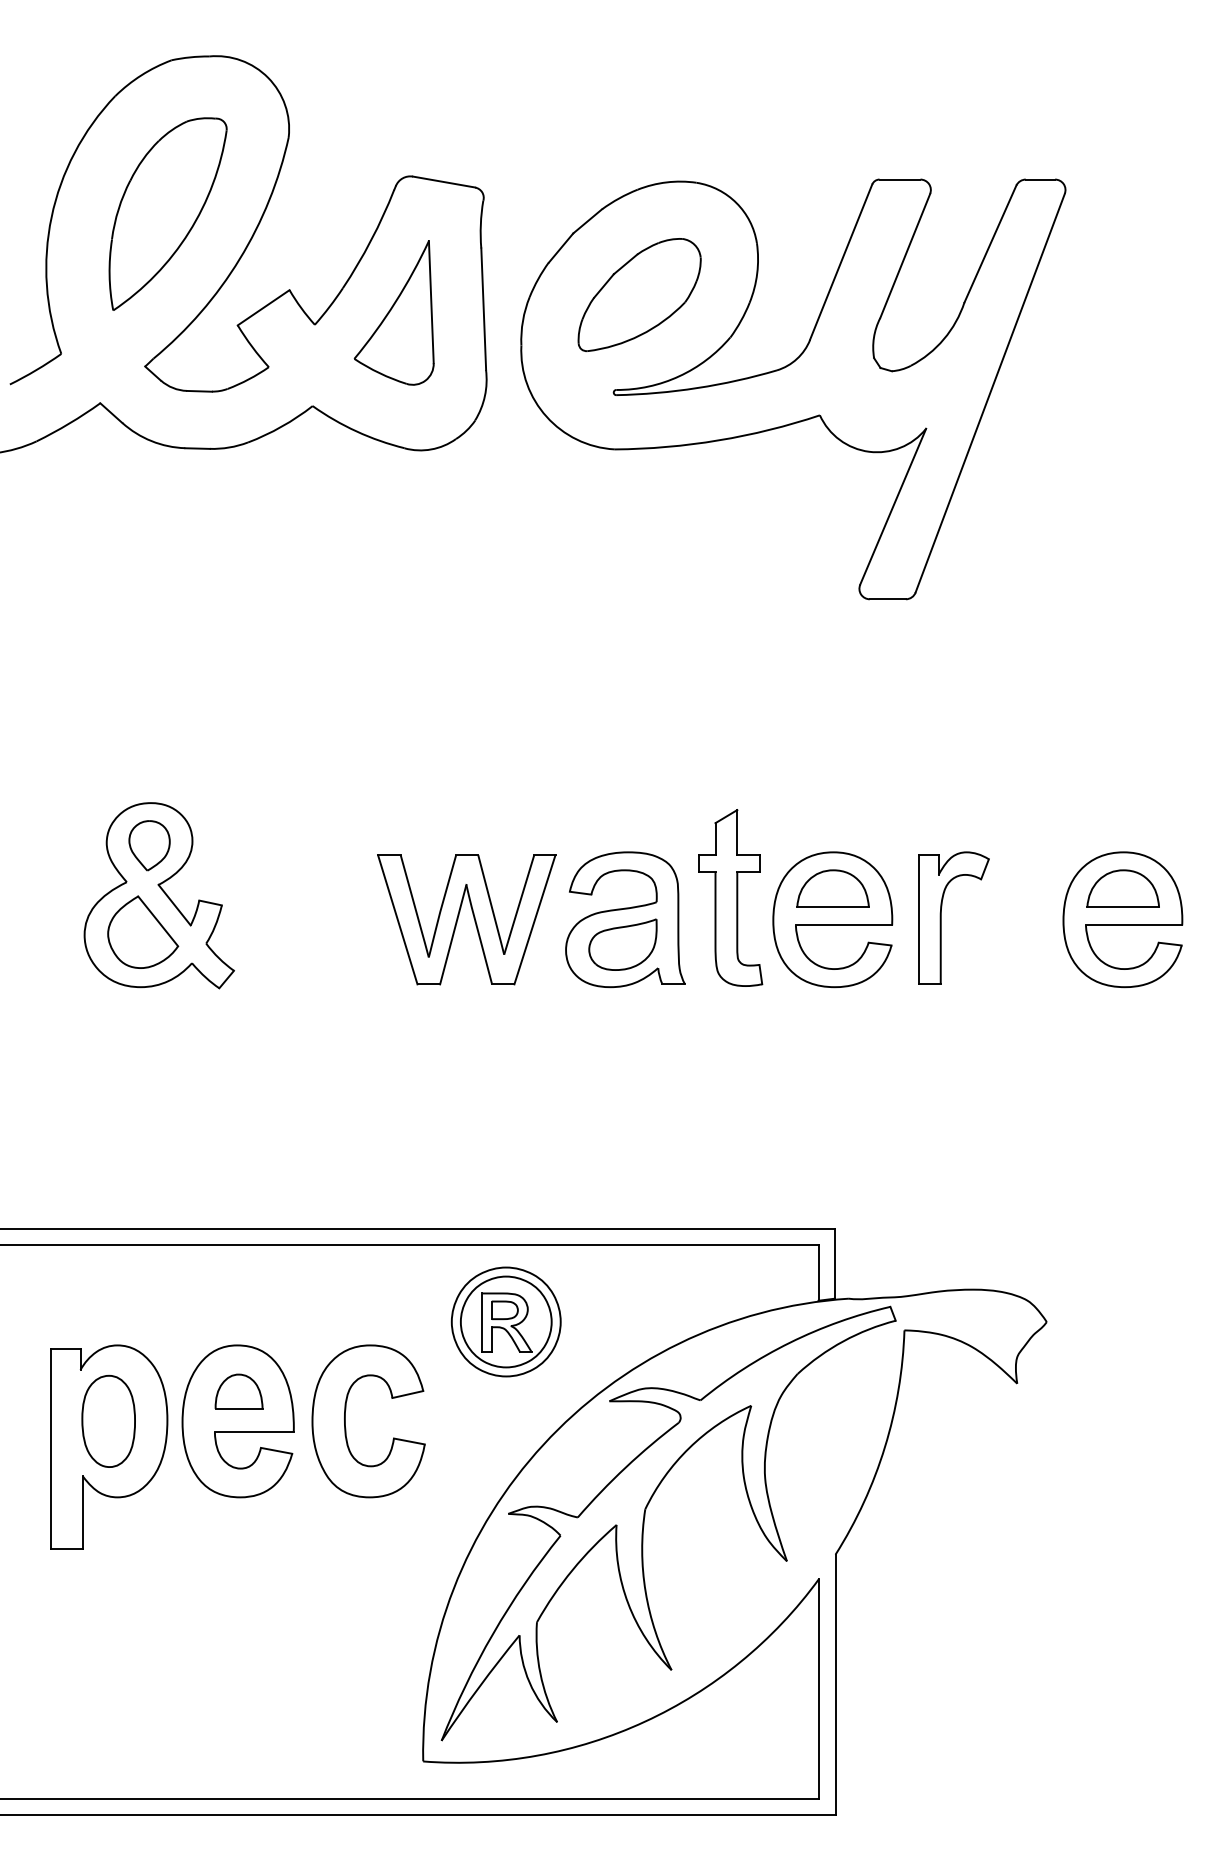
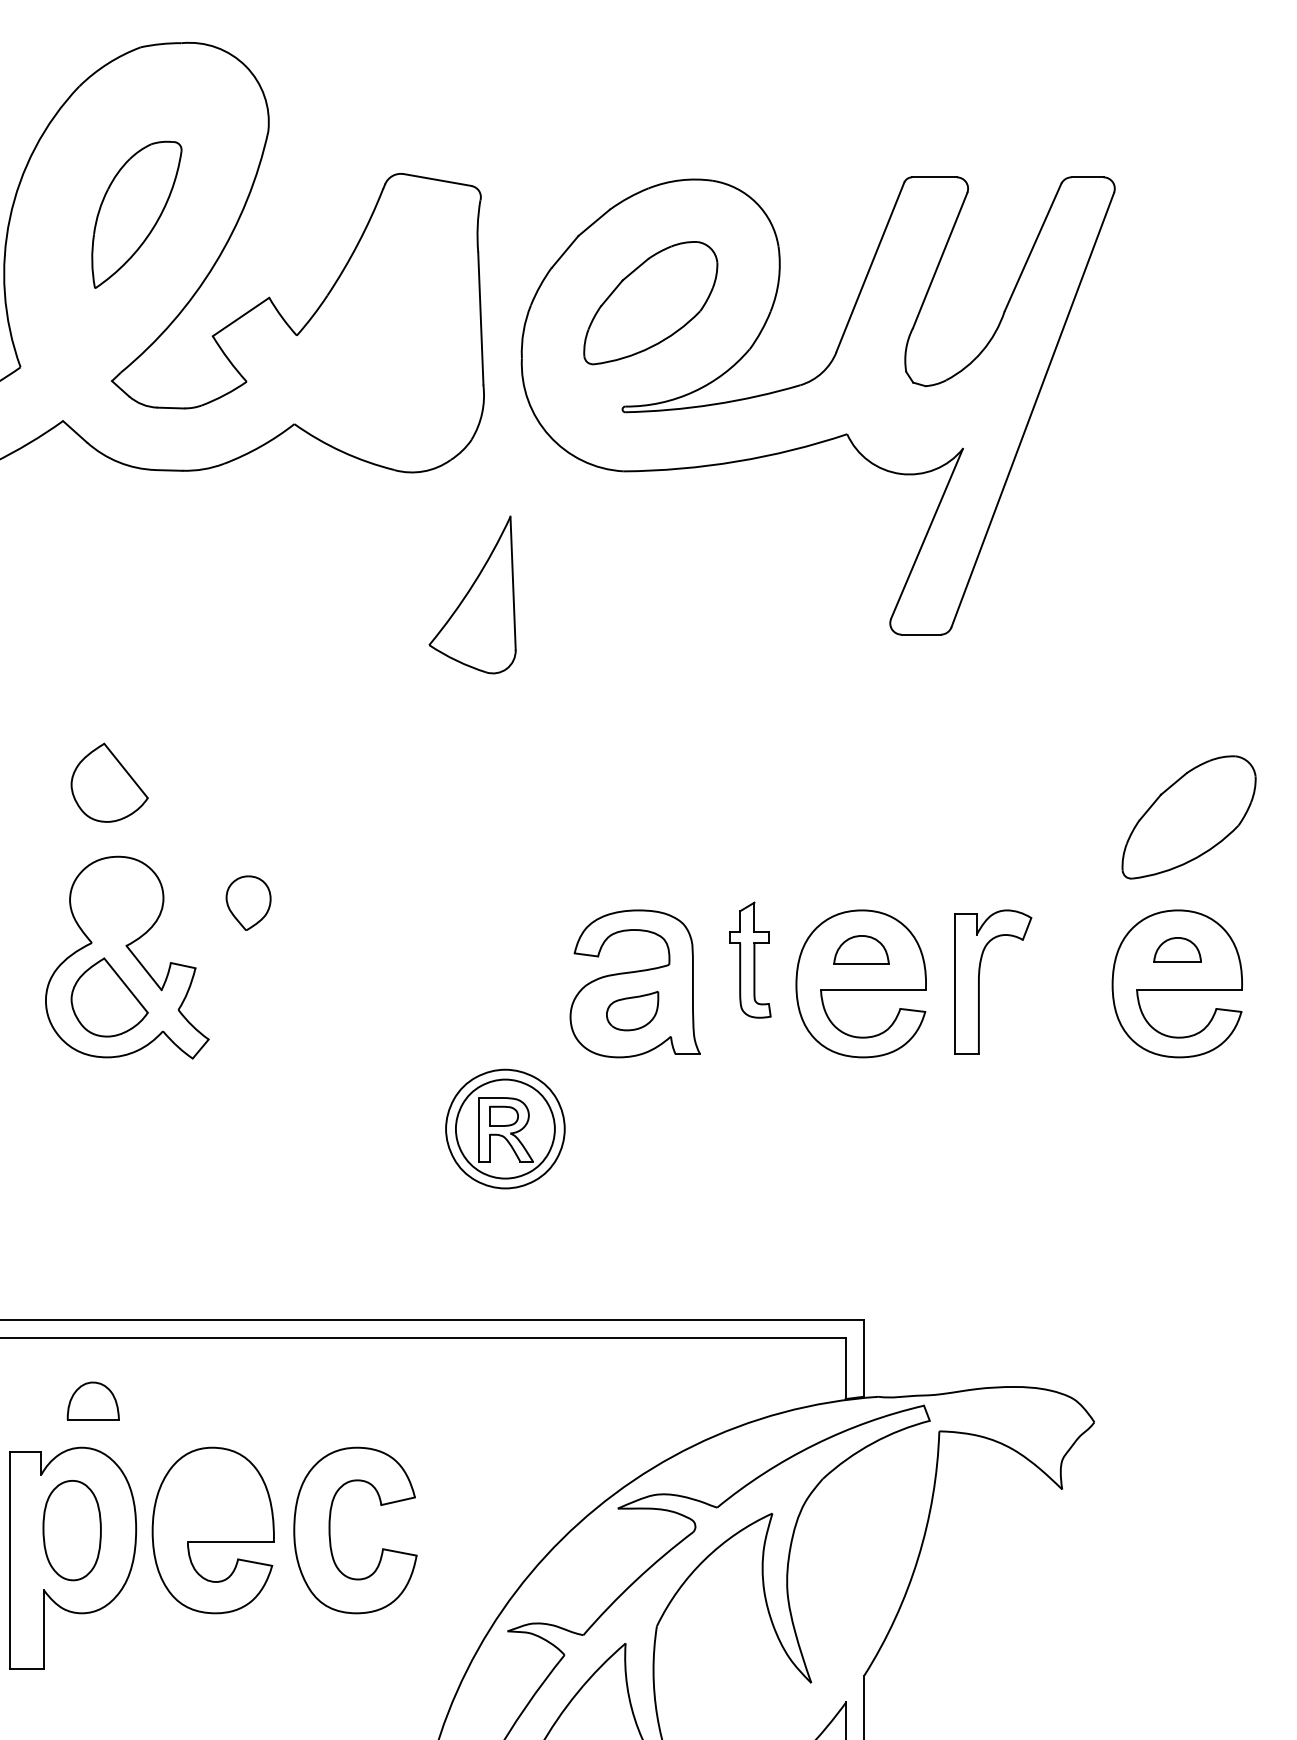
part: (167, 213) -> (136, 214), size x0.7
part: (393, 312) -> (471, 594), moved
part: (143, 734) -> (110, 782), added
part: (1133, 767) -> (1188, 817), added
part: (149, 845) -> (248, 902), moved
part: (832, 888) -> (860, 949), size x0.7
part: (1122, 888) -> (1176, 949), size x0.6
part: (730, 897) -> (749, 959), size x0.6
part: (473, 918) -> (469, 982), removed
part: (622, 944) -> (632, 1010), size x0.7
part: (505, 1321) -> (504, 1128), moved
part: (238, 1391) -> (92, 1400), moved

